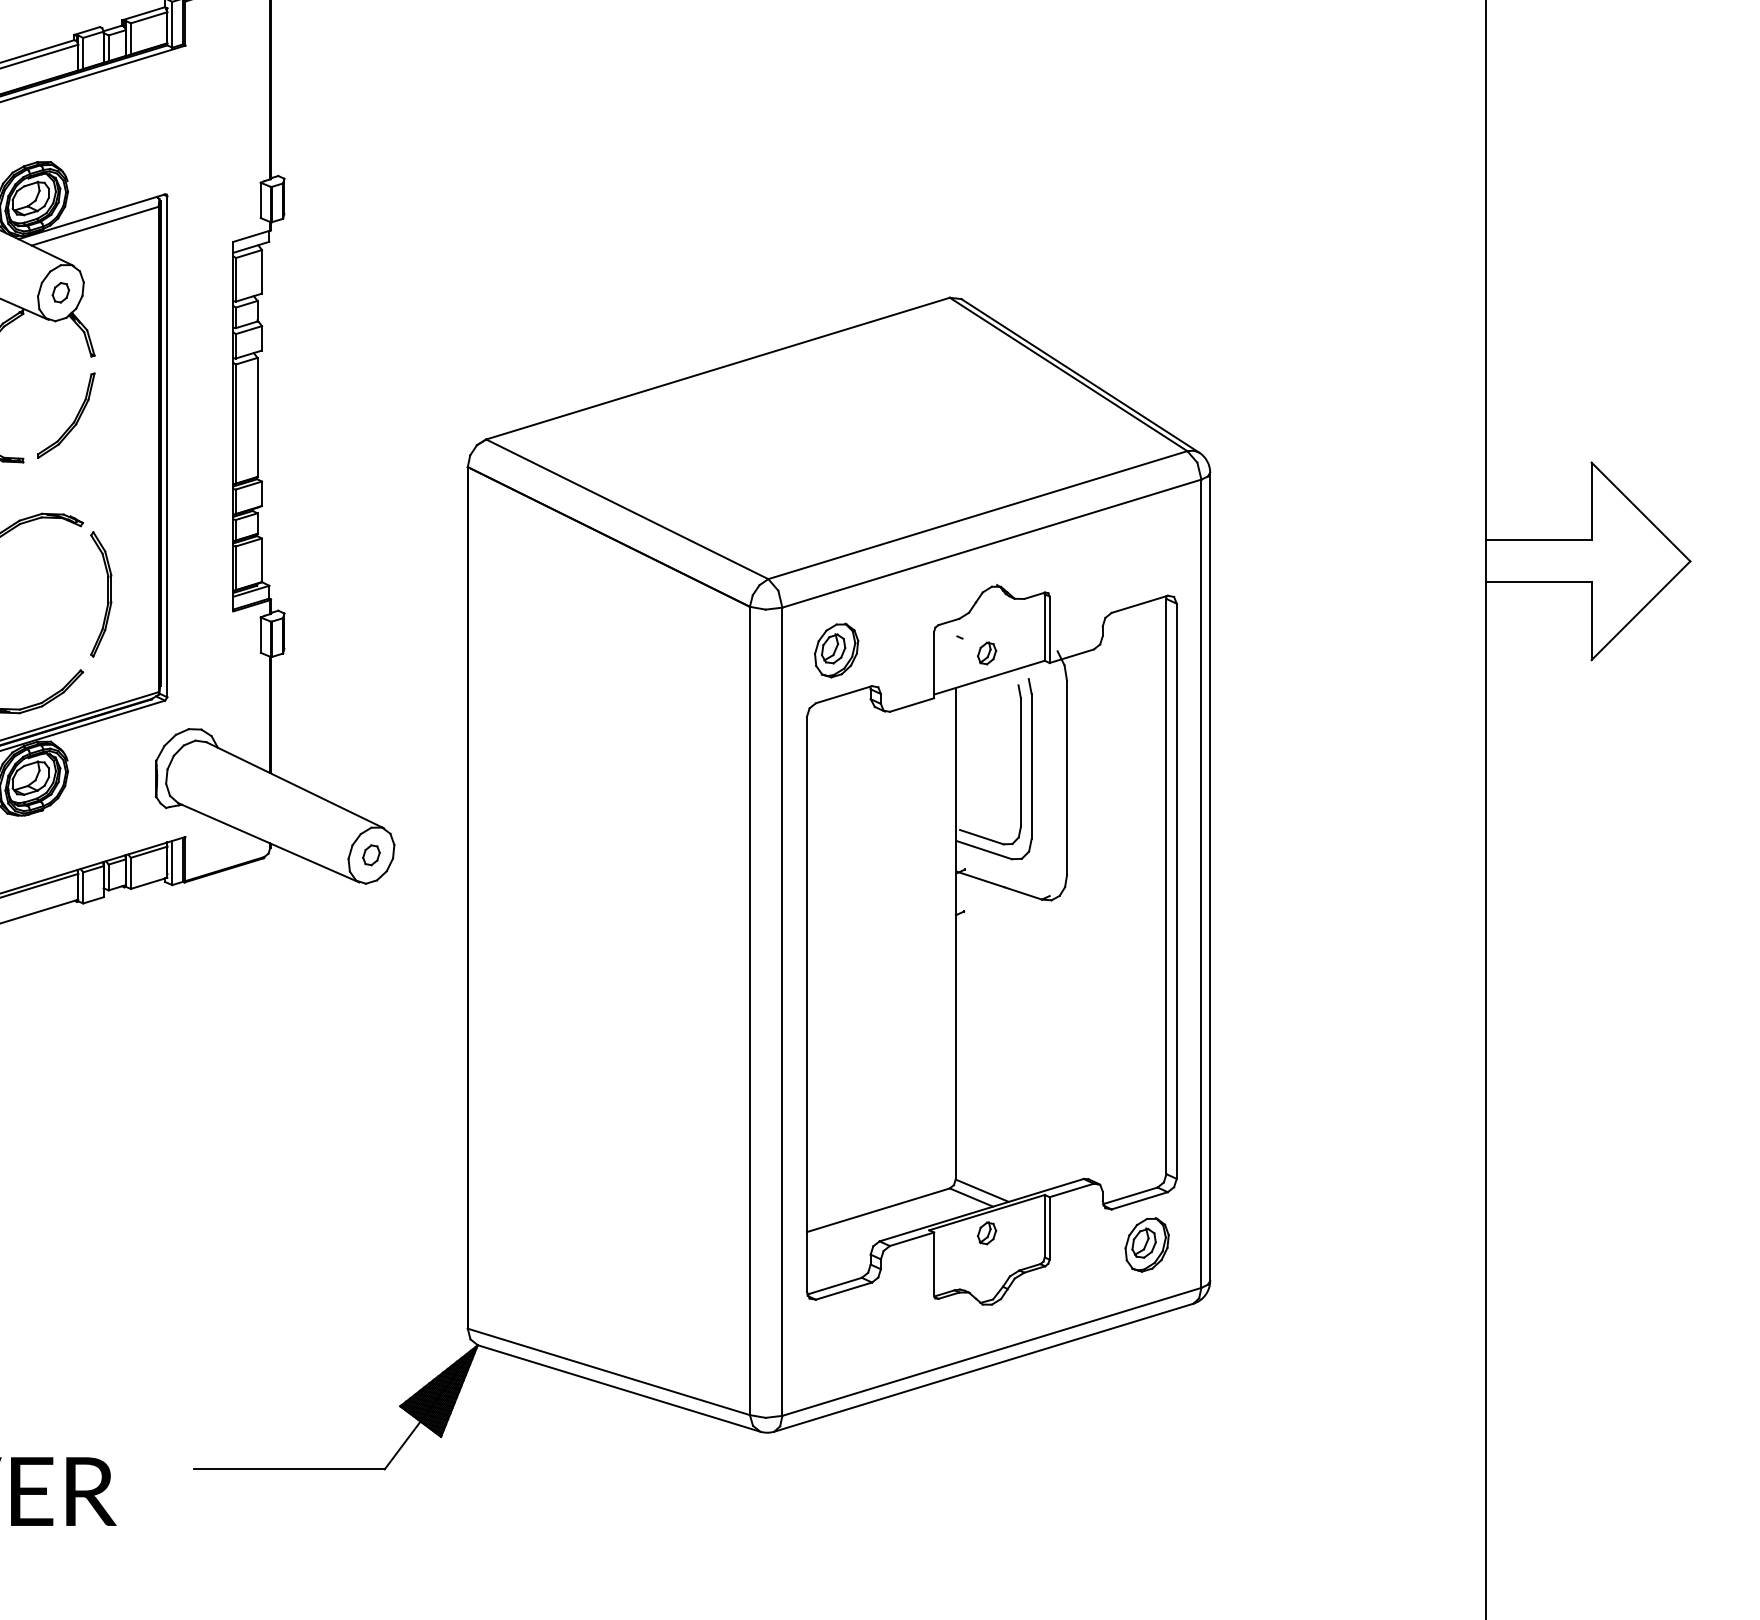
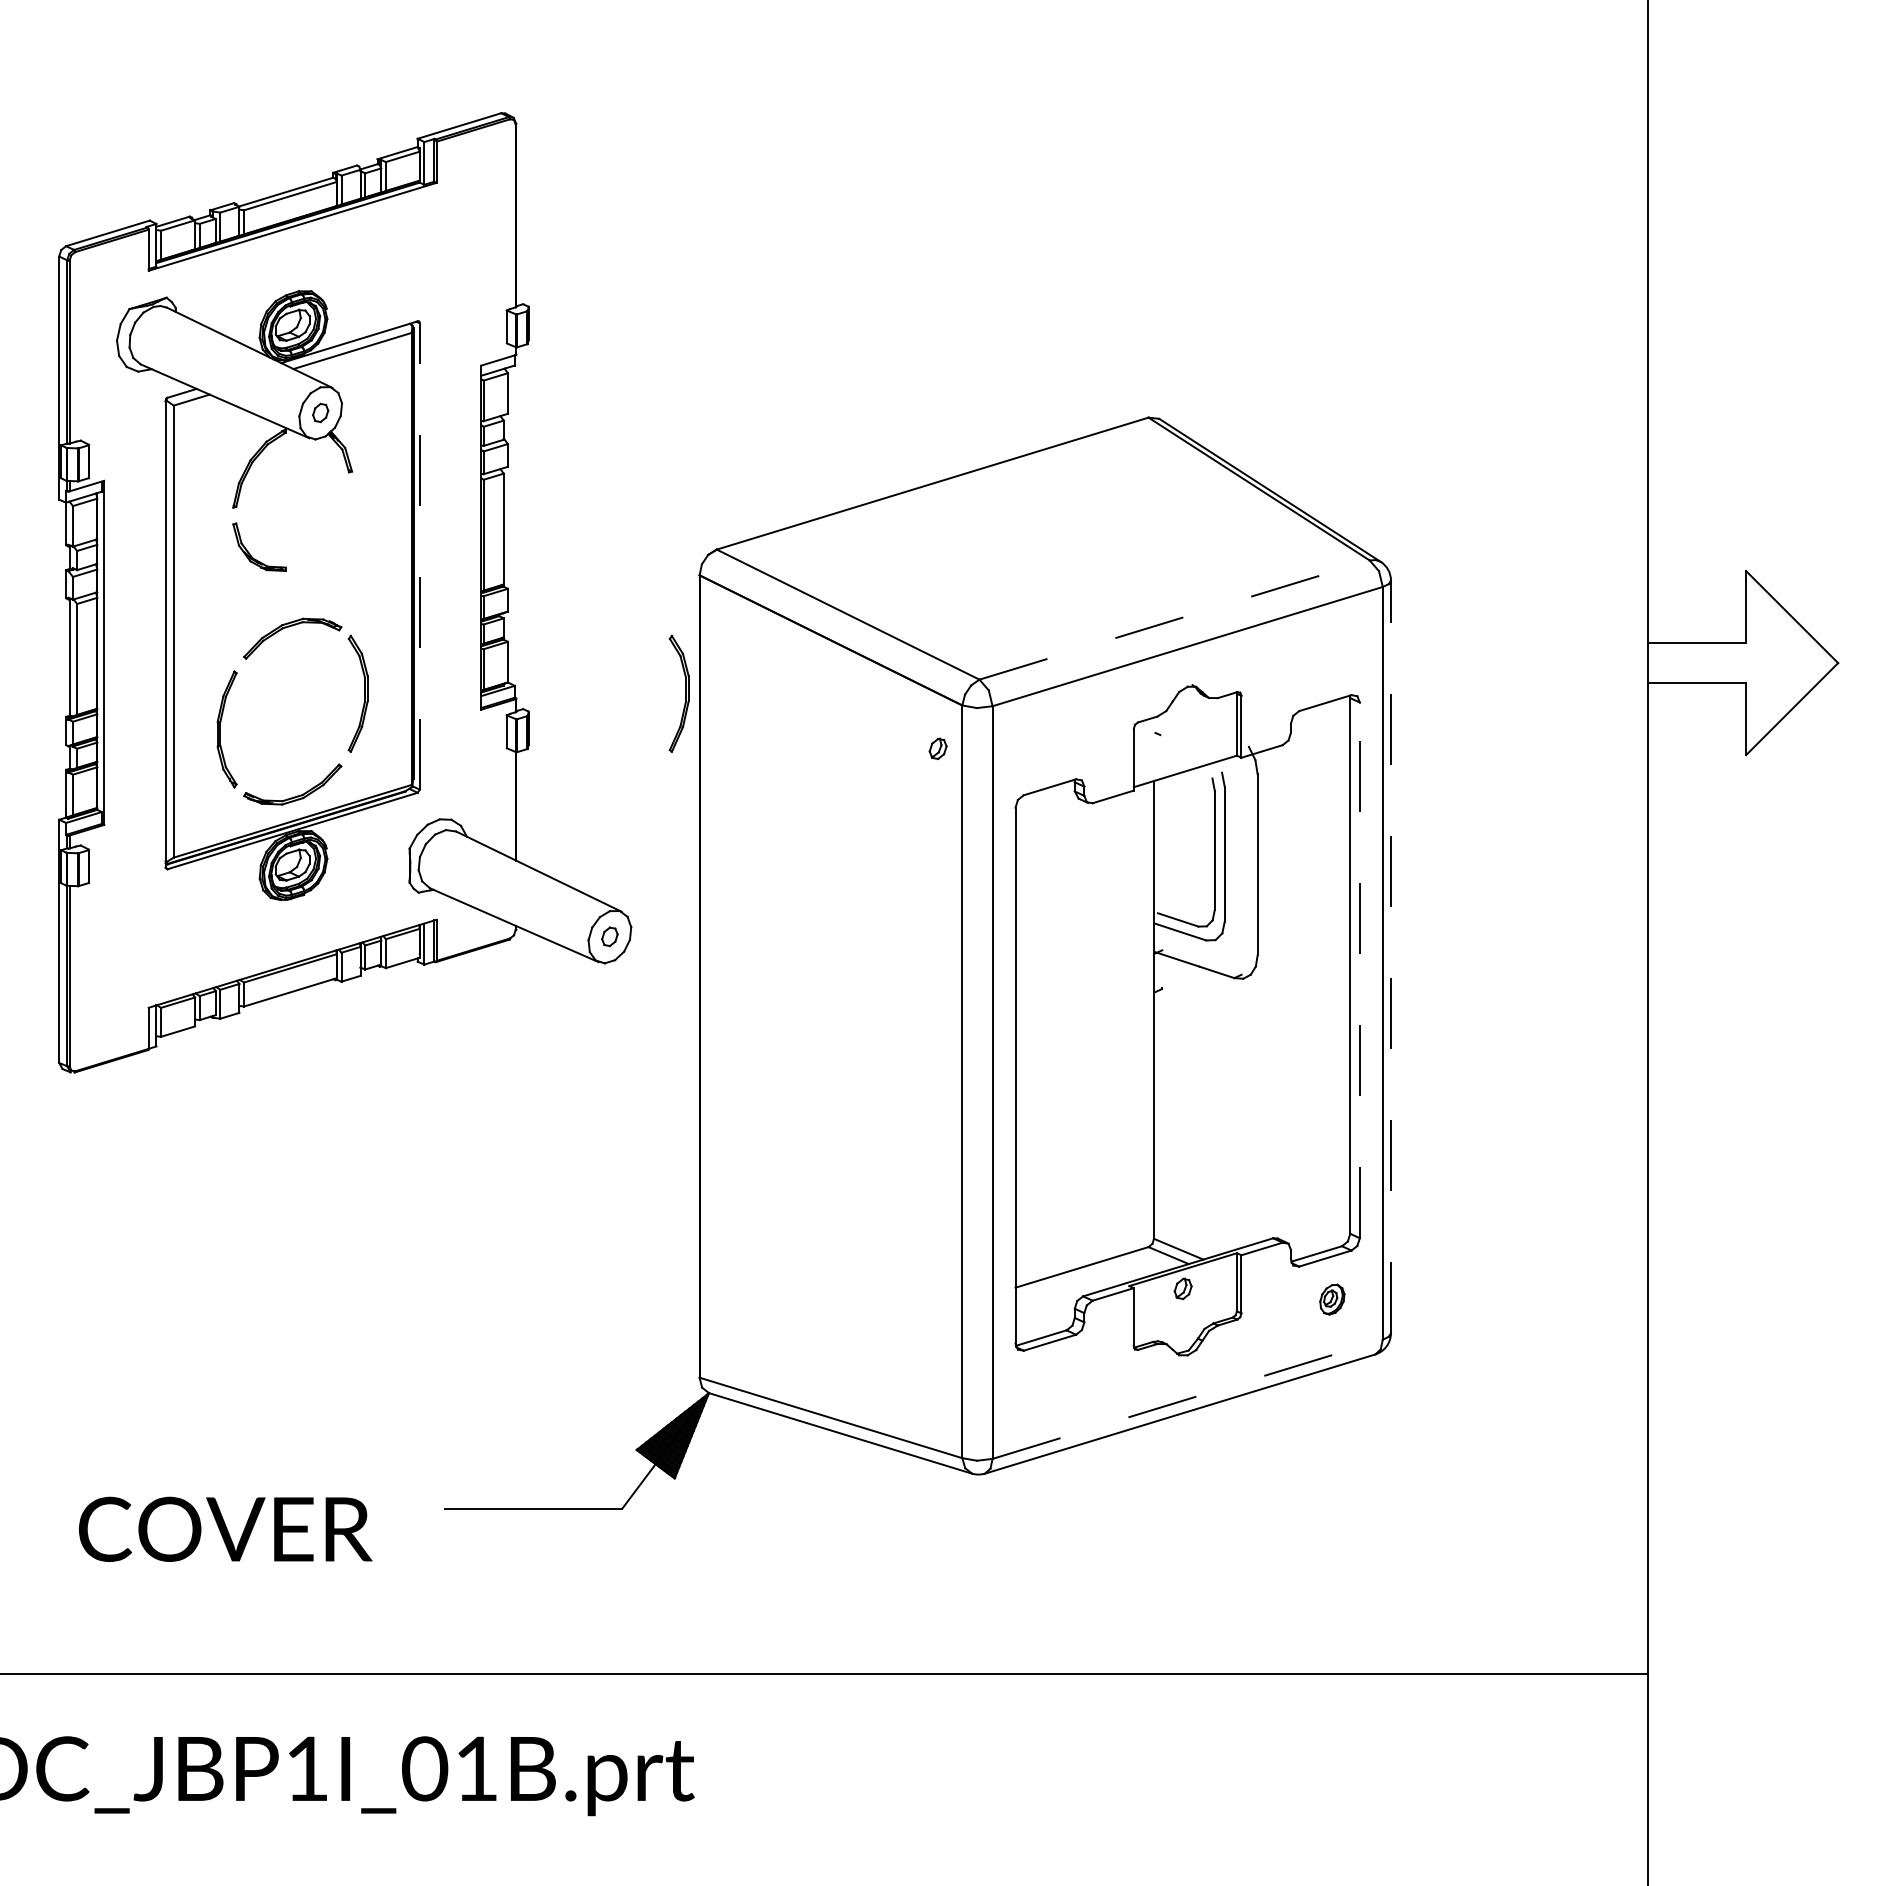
part: (72, 422) -> (331, 533), removed
line: (167, 445) -> (419, 555), solid -> dashed
line: (978, 514) -> (1175, 619), solid -> dashed
part: (452, 593) -> (685, 693), added
part: (837, 650) -> (1043, 746), removed
part: (986, 653) -> (937, 748), moved
line: (1209, 876) -> (1390, 956), solid -> dashed
line: (1176, 891) -> (1359, 970), solid -> dashed
part: (1147, 1244) -> (1332, 1299), size x0.6
line: (992, 1352) -> (1188, 1399), solid -> dashed

